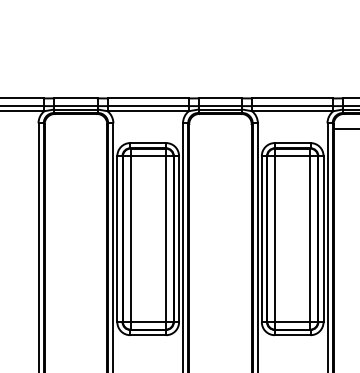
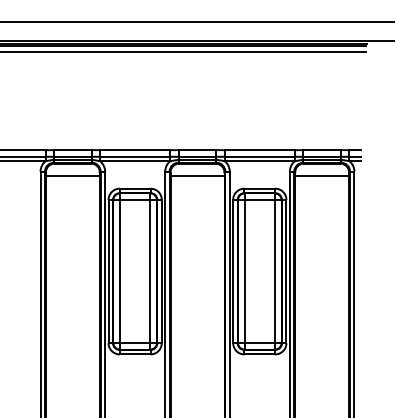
line: (75, 128) -> (72, 176), added
line: (220, 128) -> (197, 176), added

